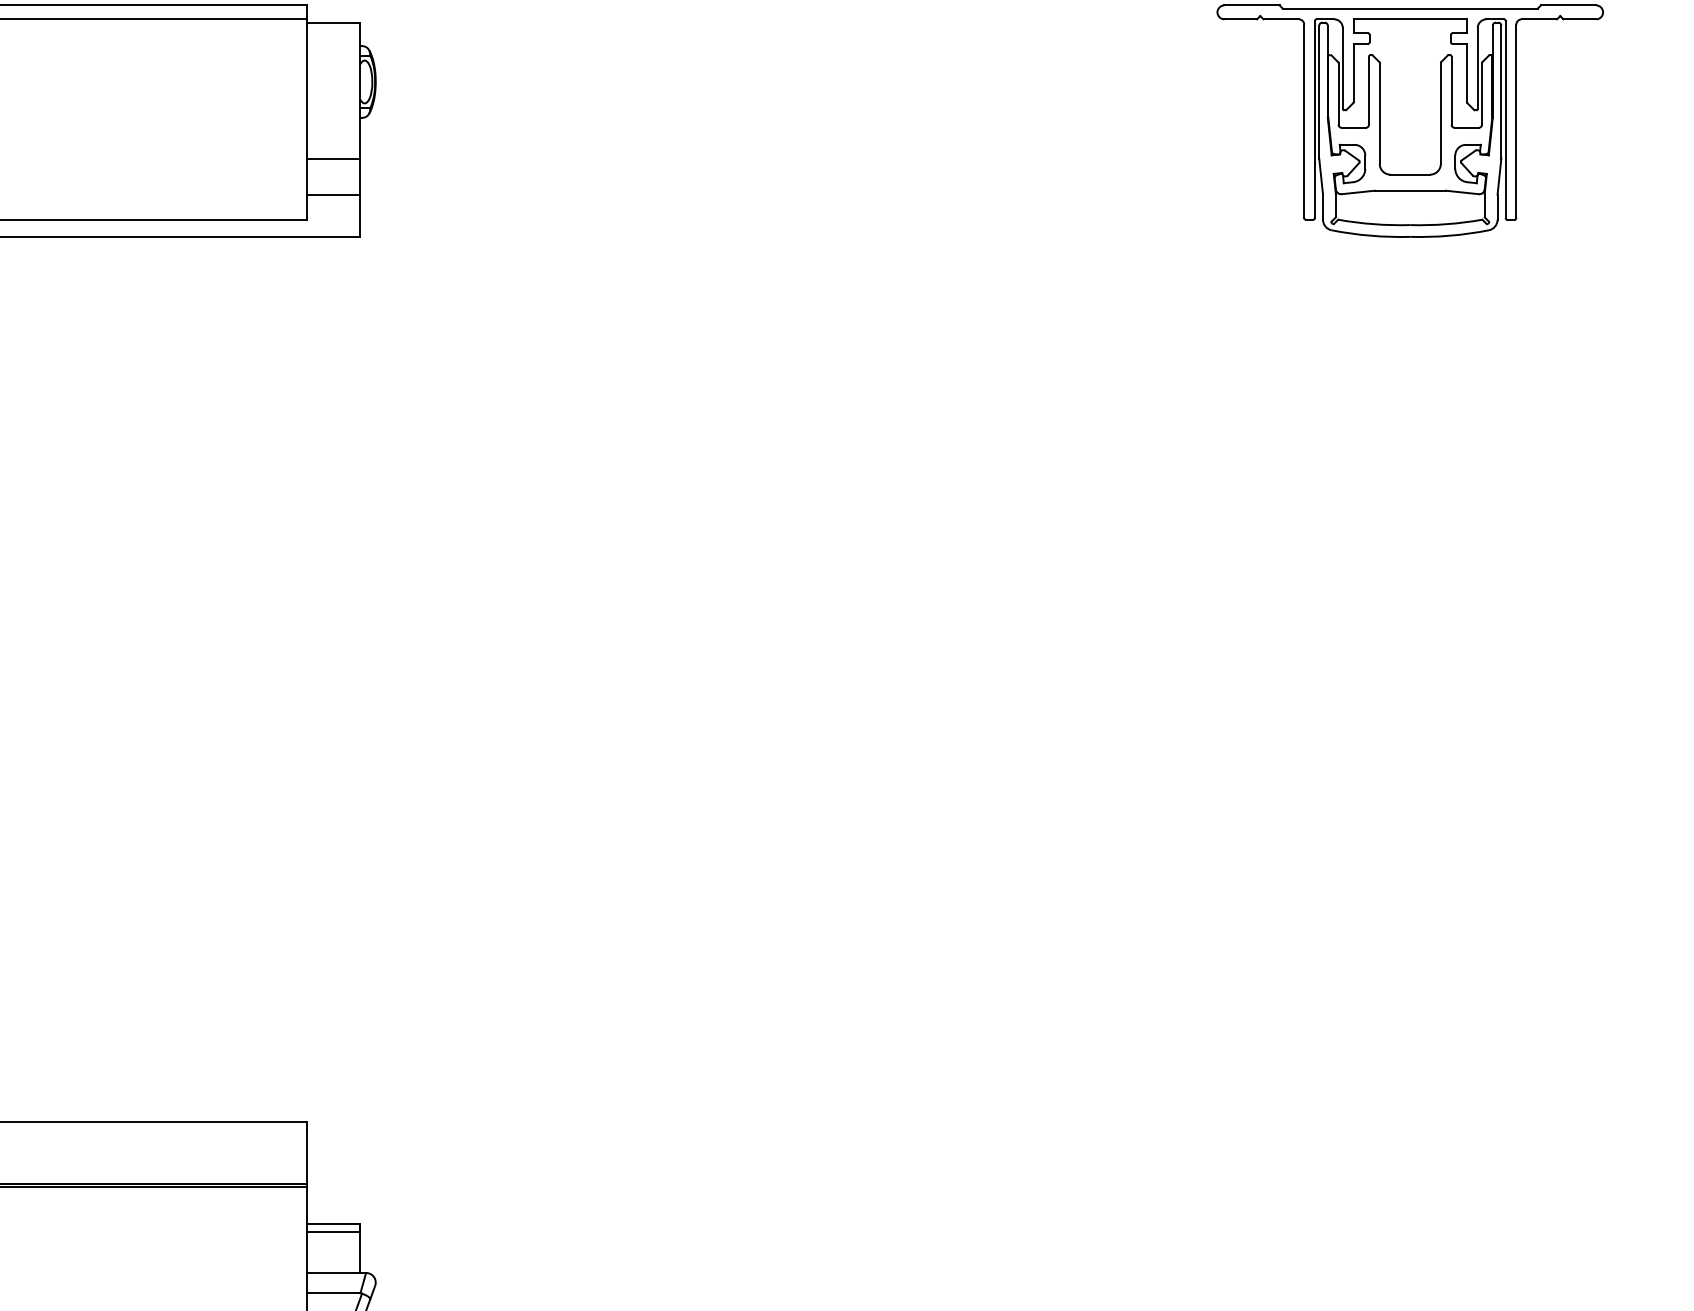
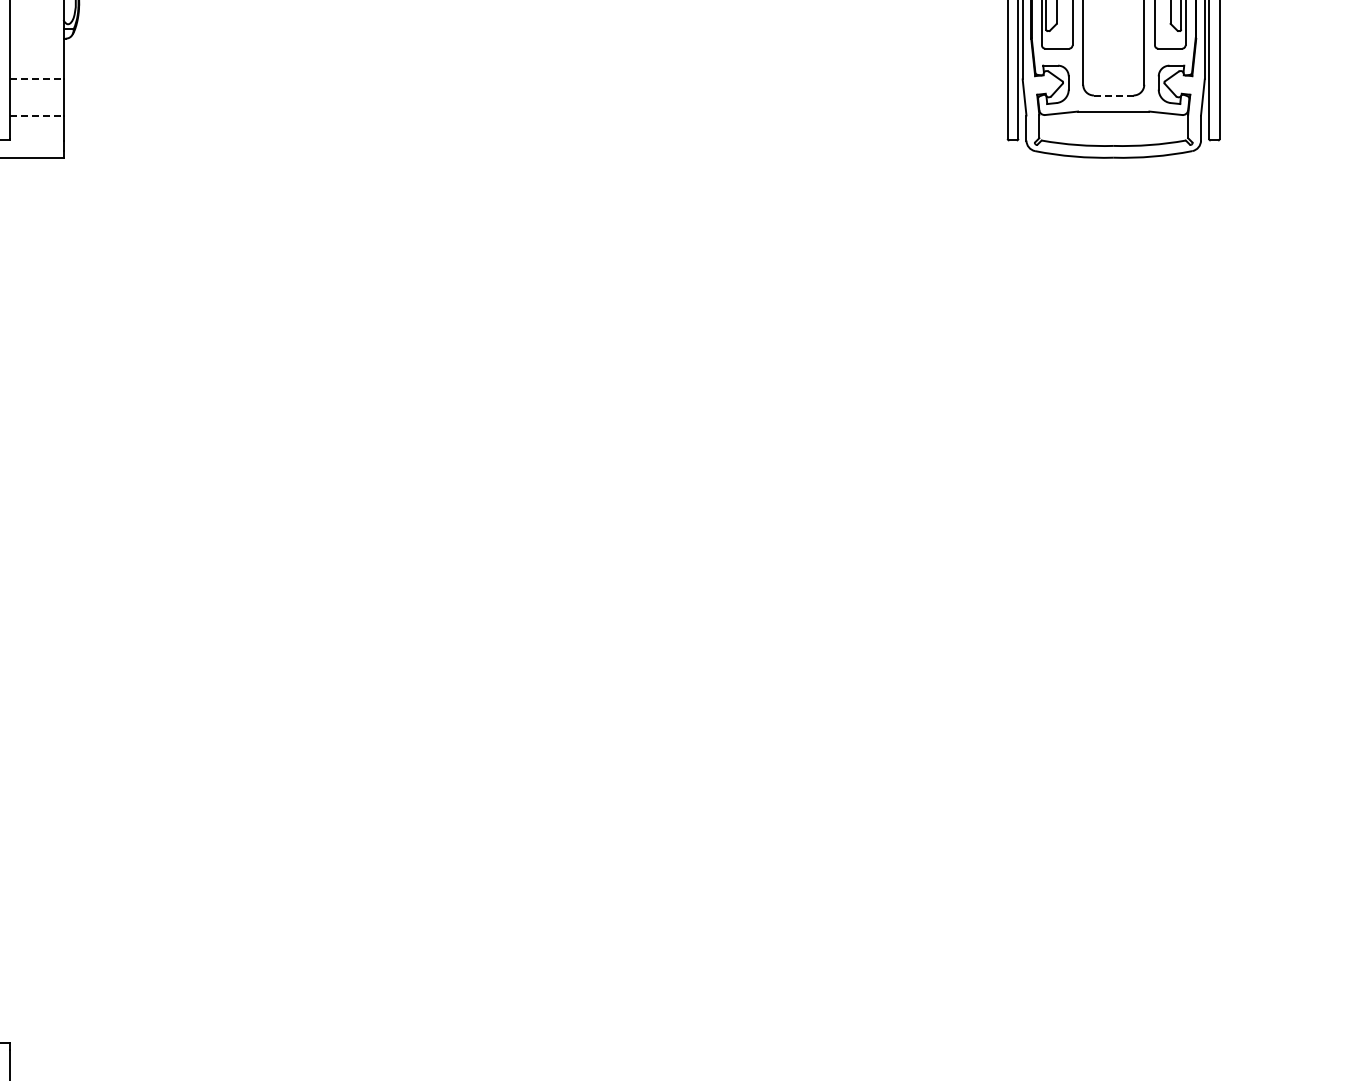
line: (333, 158) -> (36, 79), solid -> dashed
line: (1410, 174) -> (1113, 95), solid -> dashed
line: (333, 194) -> (36, 115), solid -> dashed

